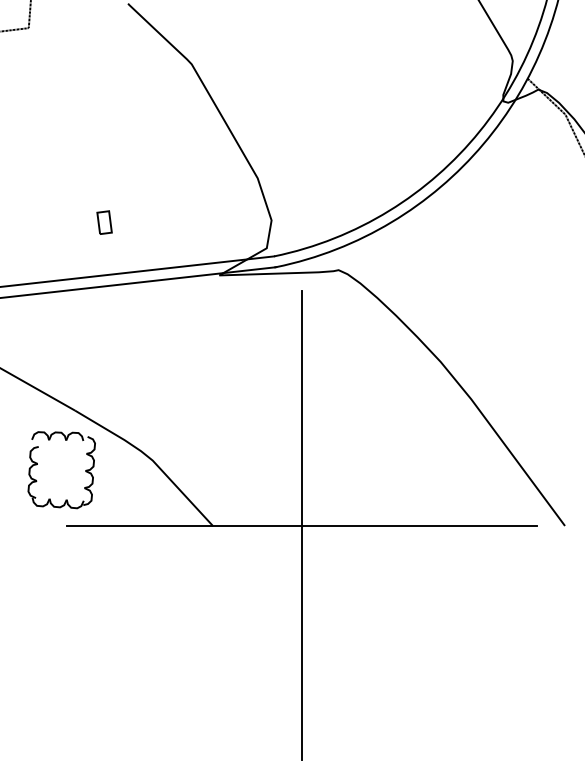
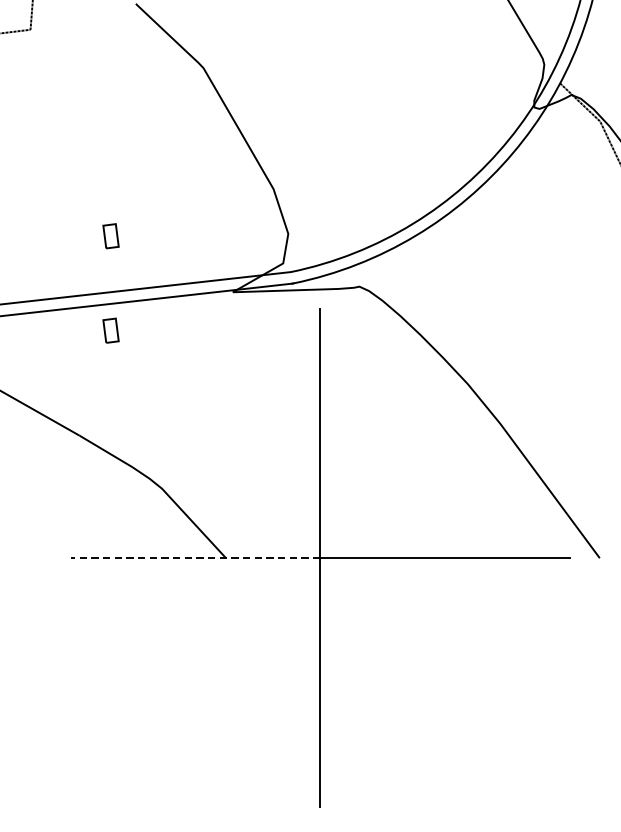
part: (104, 311) -> (110, 330), added
part: (85, 470) -> (90, 499), removed
line: (184, 525) -> (195, 557), solid -> dashed

